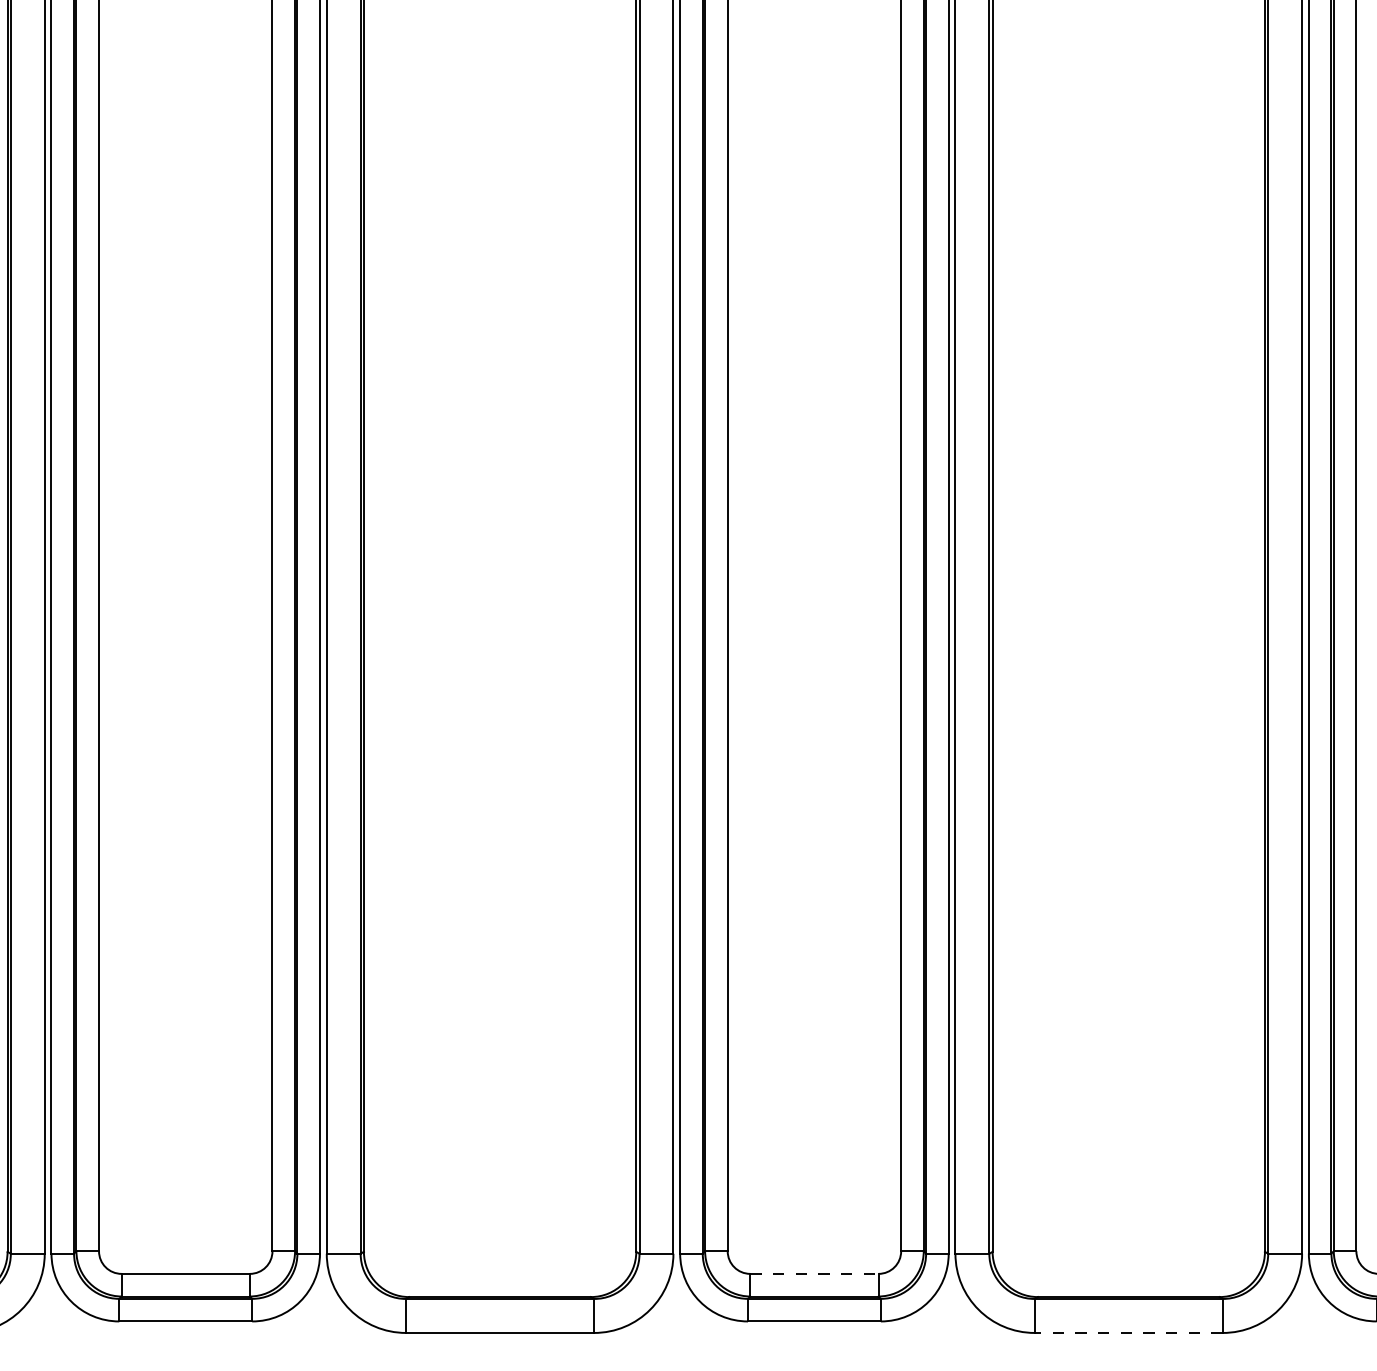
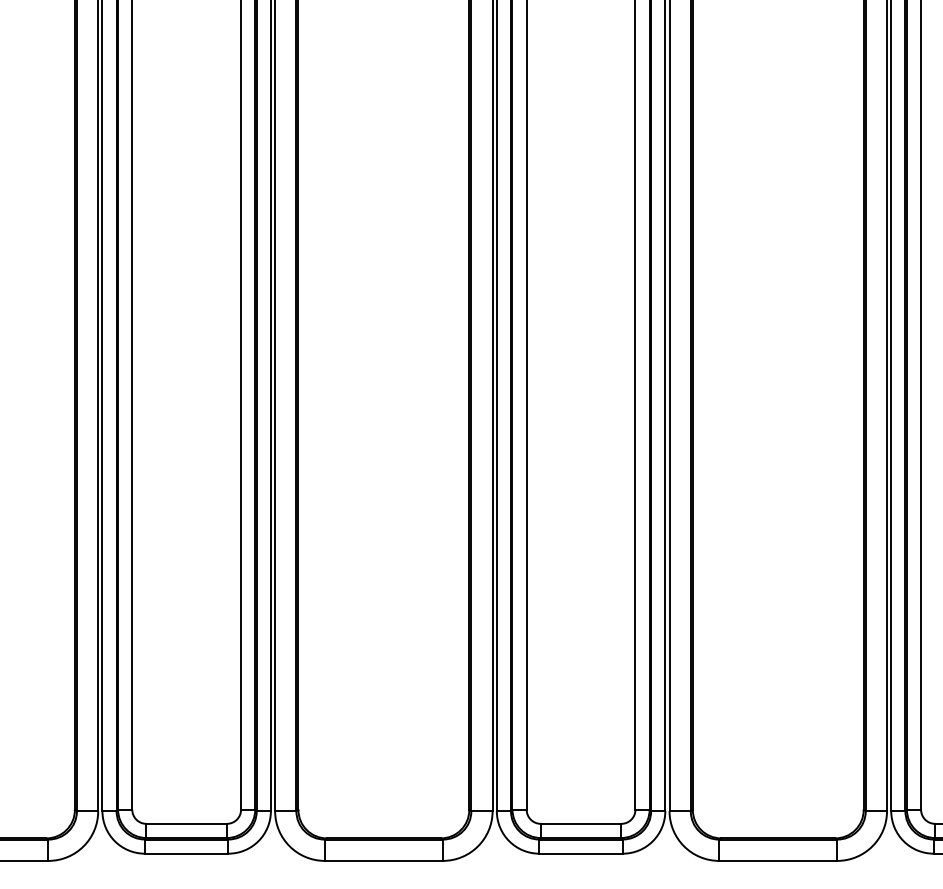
line: (815, 1273) -> (581, 823), dashed -> solid
line: (1129, 1332) -> (778, 860), dashed -> solid

